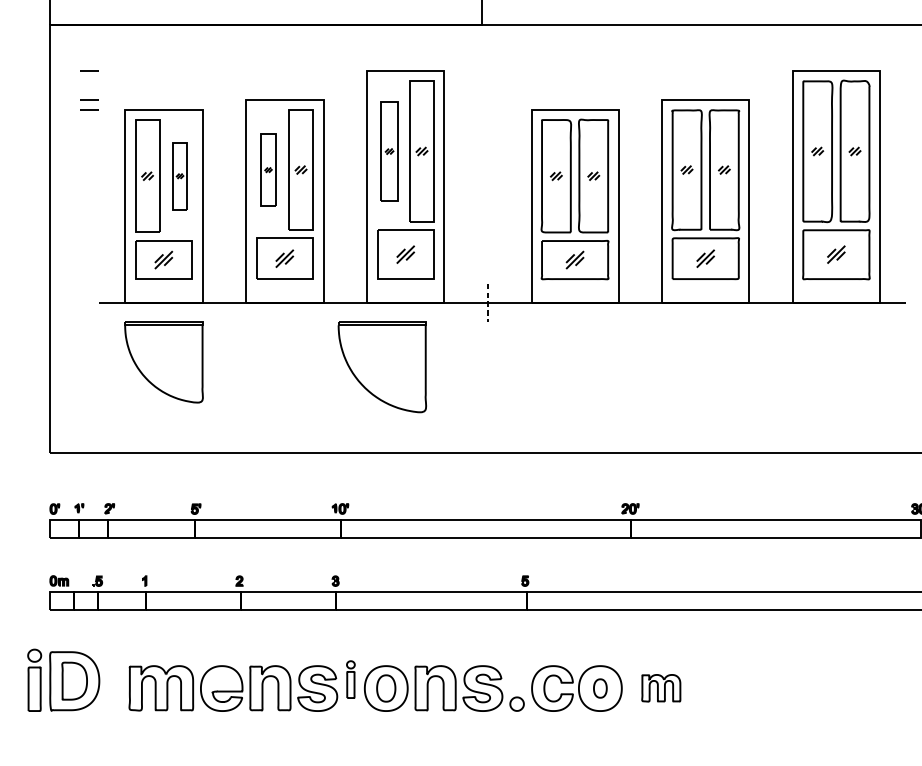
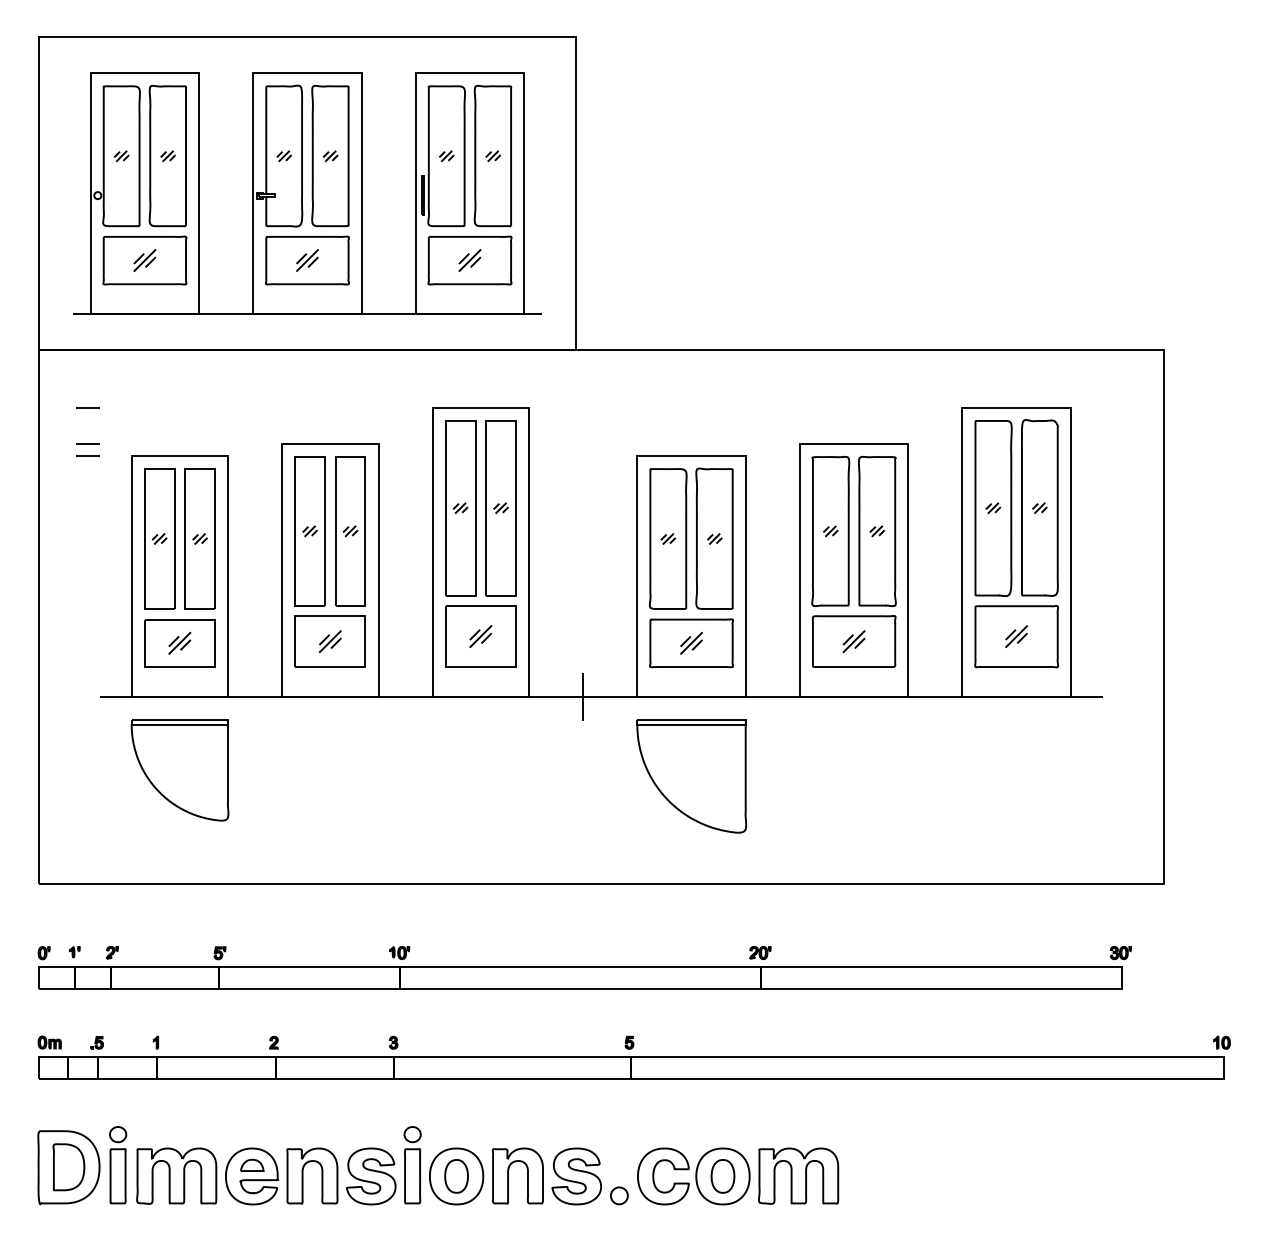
part: (389, 151) -> (460, 508), size x1.43
part: (268, 170) -> (309, 531), size x1.67
part: (179, 175) -> (199, 538), size x1.67
line: (488, 303) -> (583, 697), dashed -> solid
part: (382, 367) -> (691, 776), moved
part: (222, 678) -> (252, 1164), added
part: (350, 679) -> (412, 1165), size x1.67
part: (34, 680) -> (118, 1165), moved
part: (661, 687) -> (798, 1175), size x1.67
part: (599, 688) -> (722, 1176), size x1.43

